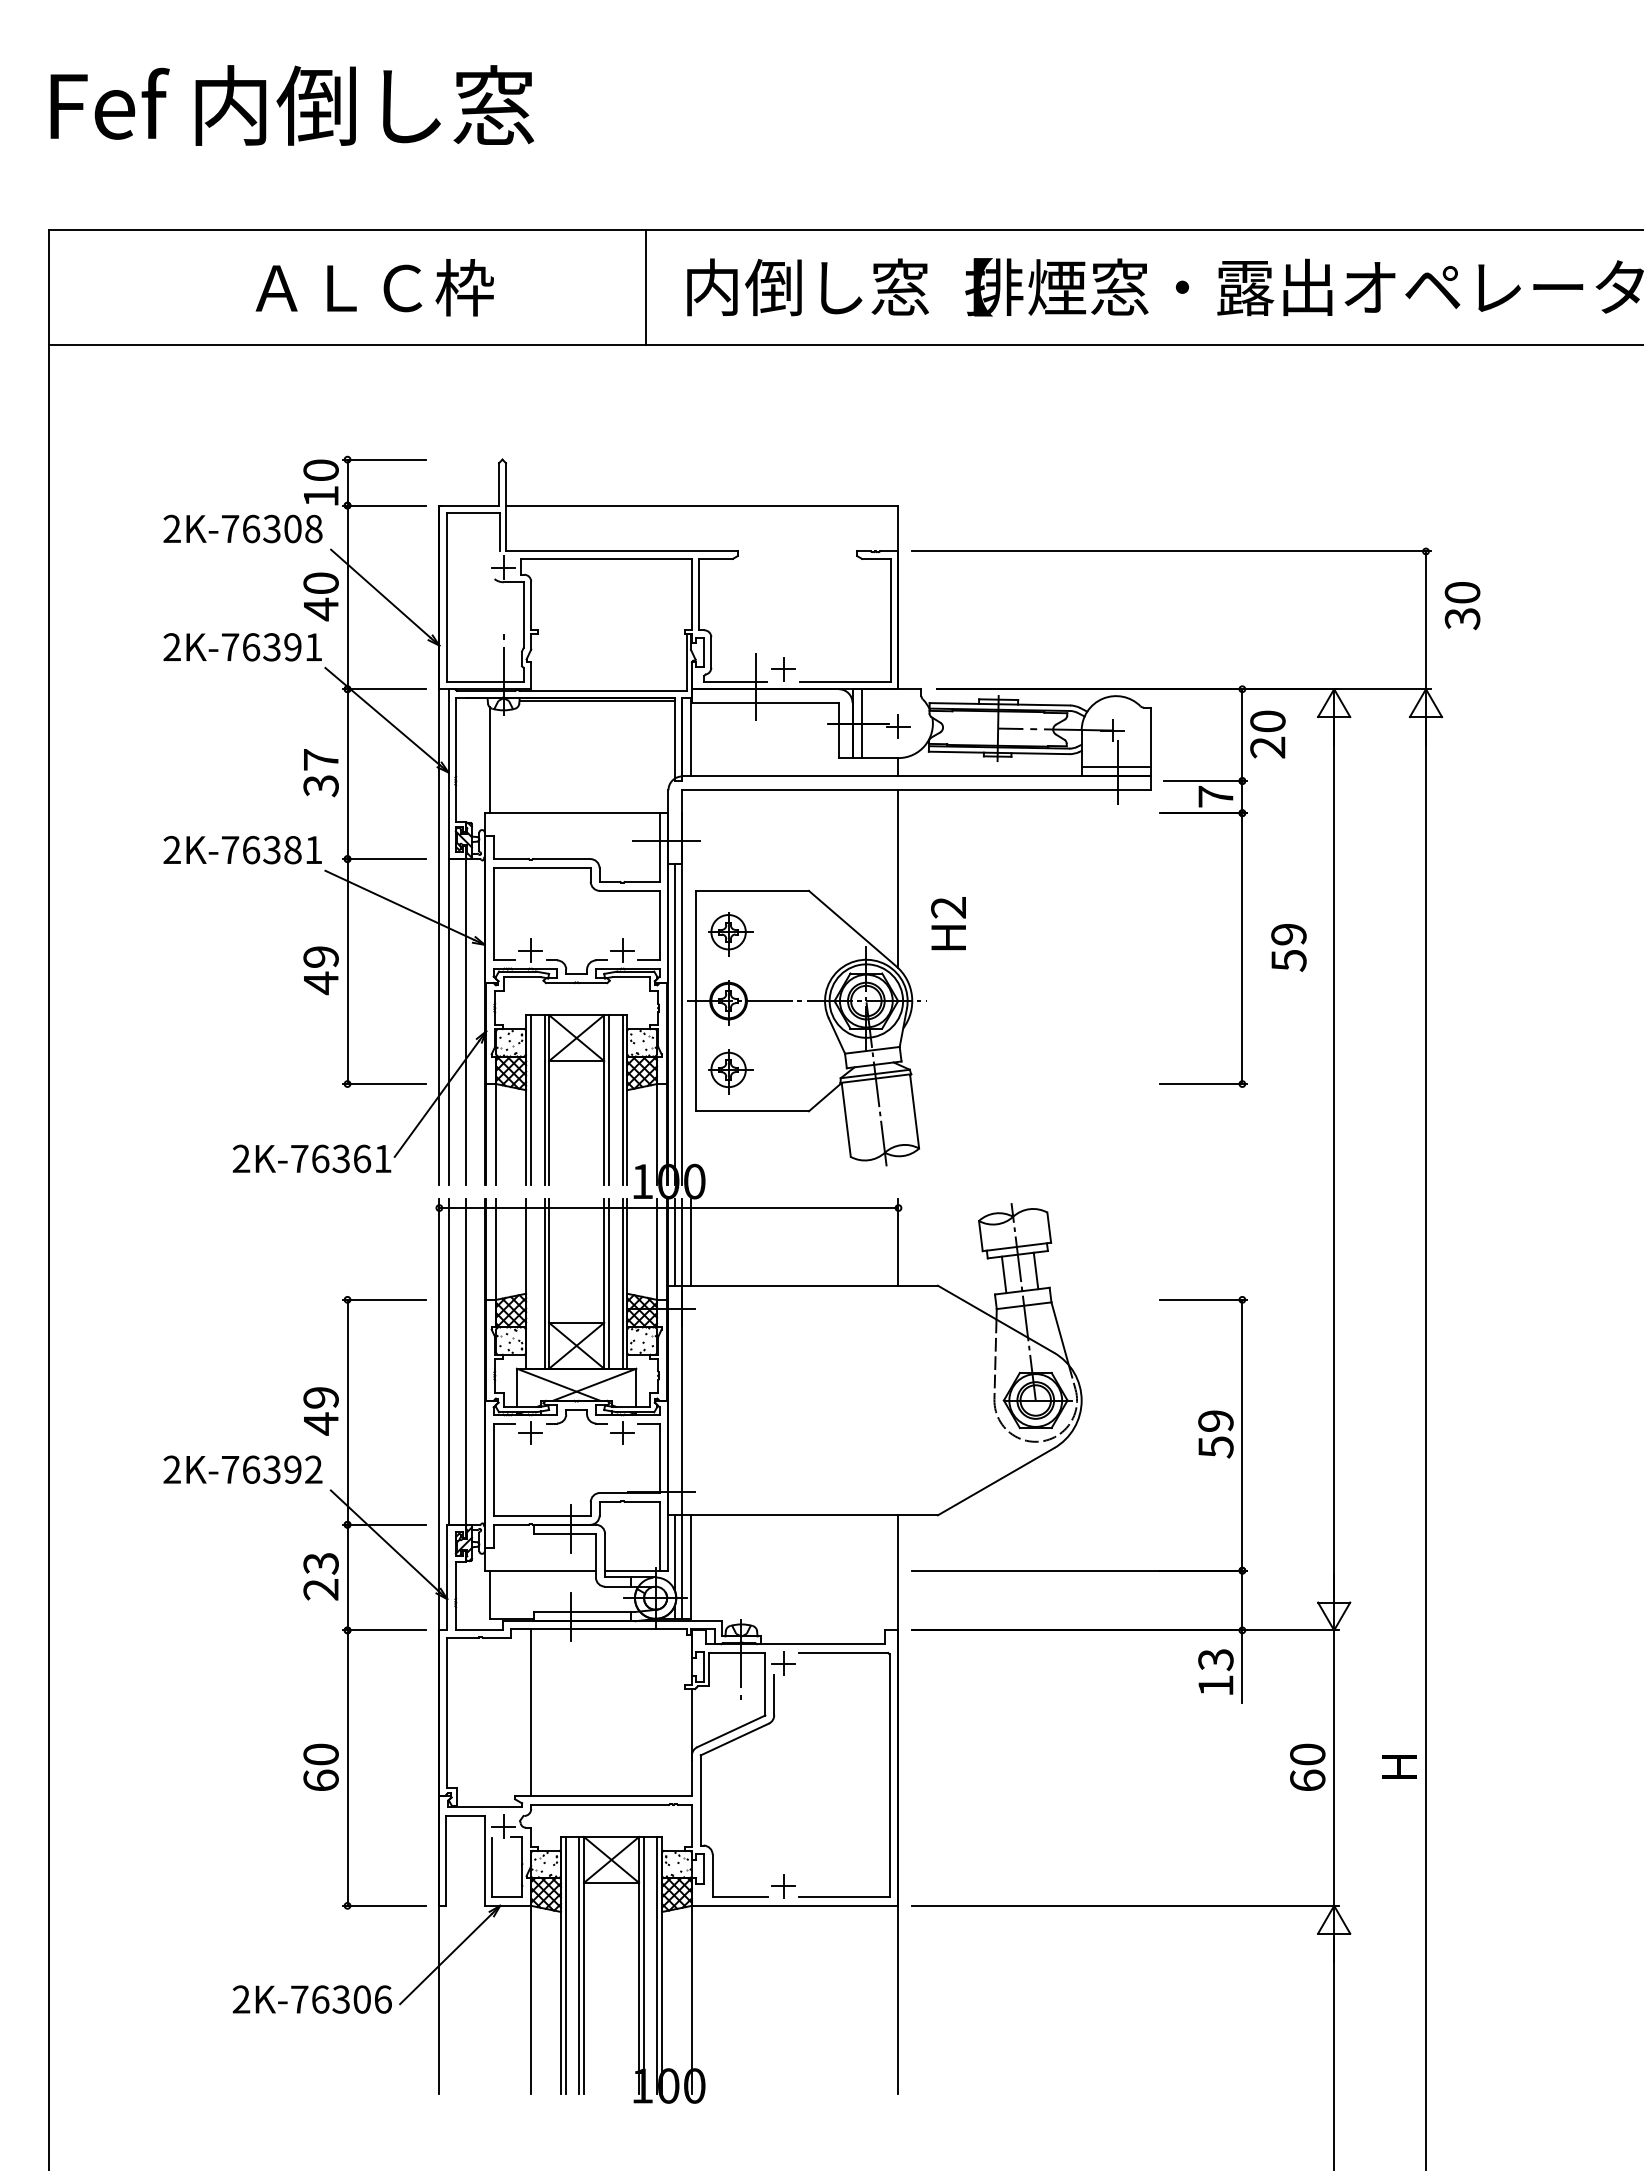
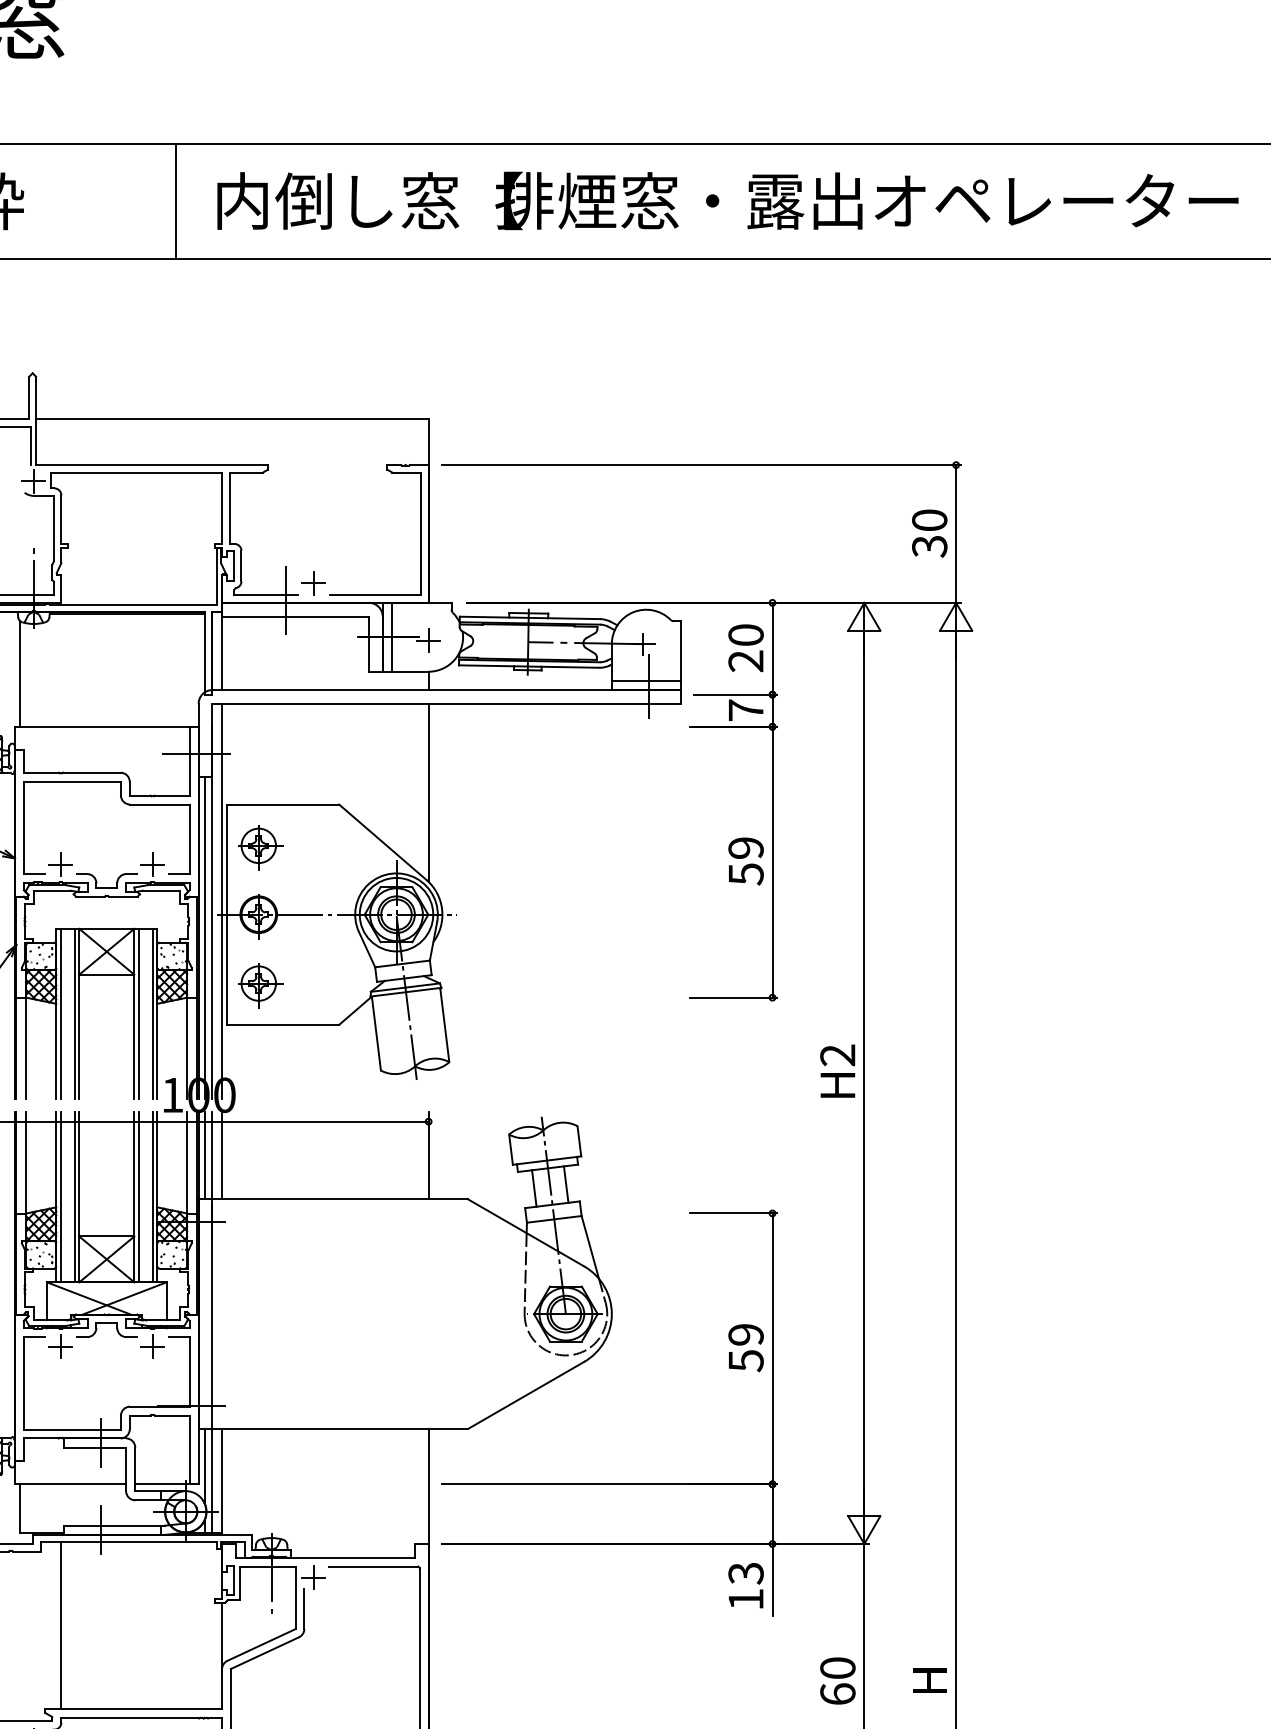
text: (1462, 606) -> (929, 534), moved
text: (1267, 734) -> (745, 648), moved
text: (948, 923) -> (837, 1071), moved
text: (1288, 947) -> (745, 861), moved
line: (691, 987) -> (221, 901), added
line: (530, 1283) -> (60, 1197), added

